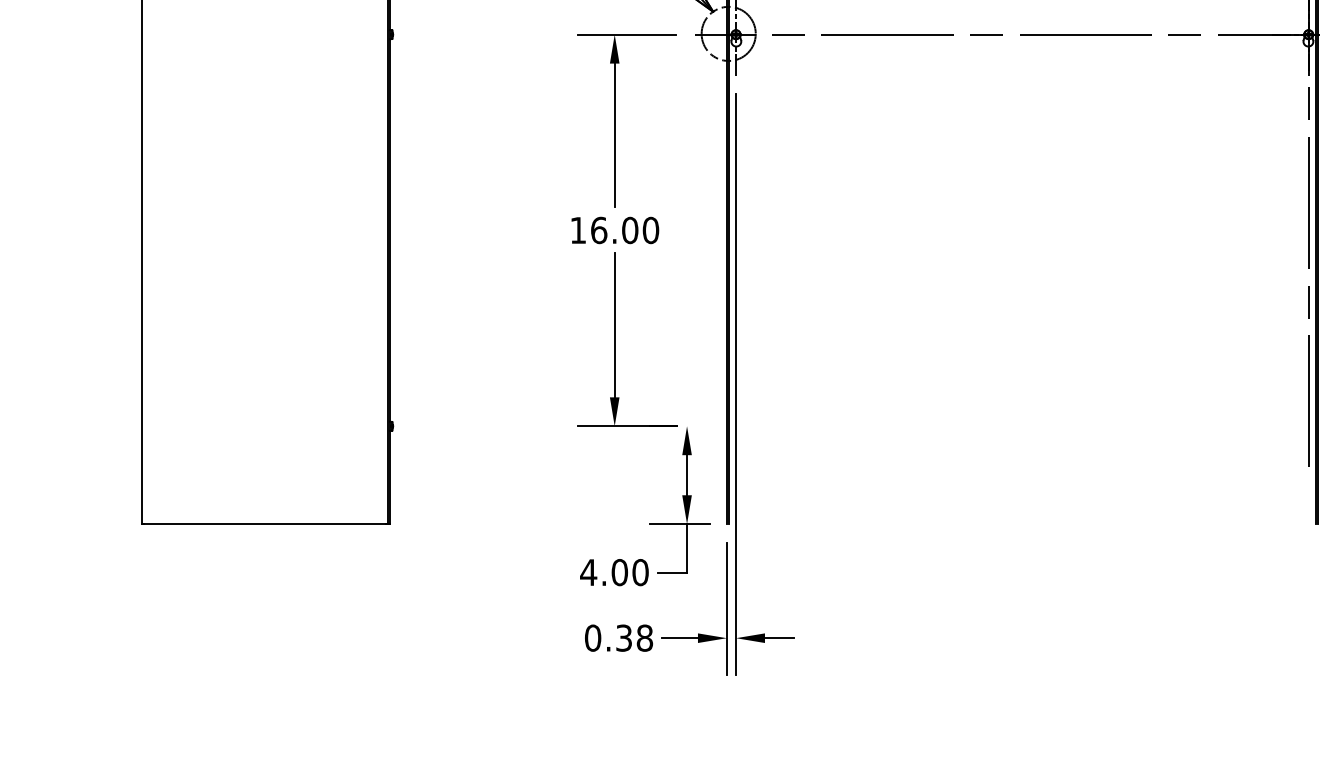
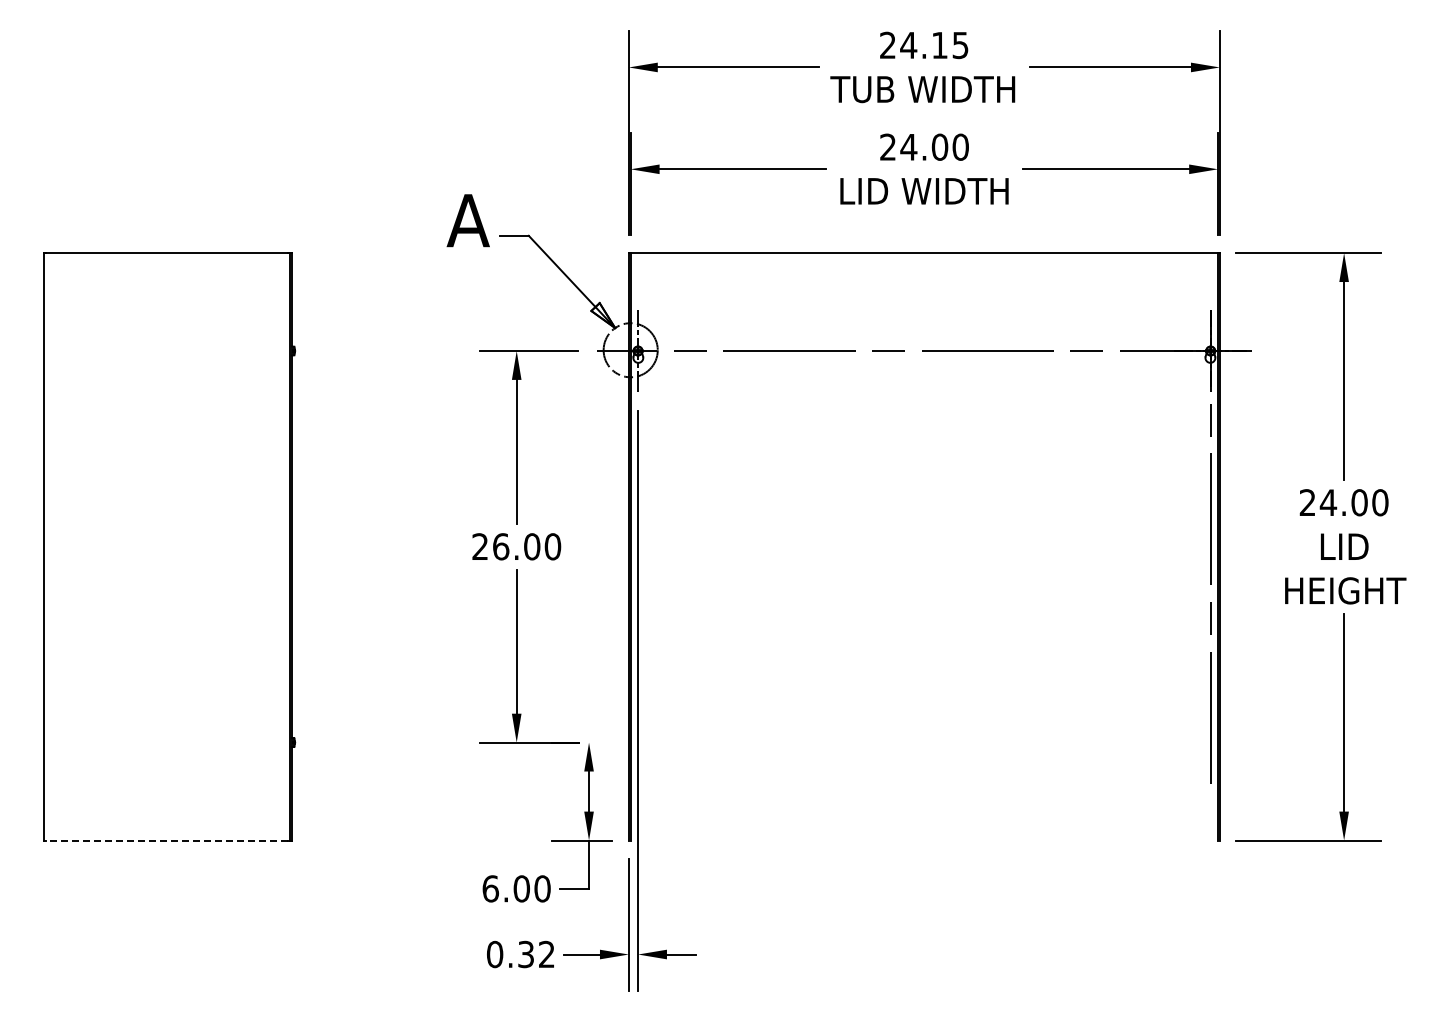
text: (577, 230) -> (479, 546), 16.00 -> 26.00
line: (264, 524) -> (166, 840), solid -> dashed
text: (588, 572) -> (490, 888), 4.00 -> 6.00
text: (644, 638) -> (546, 954), 0.38 -> 0.32

